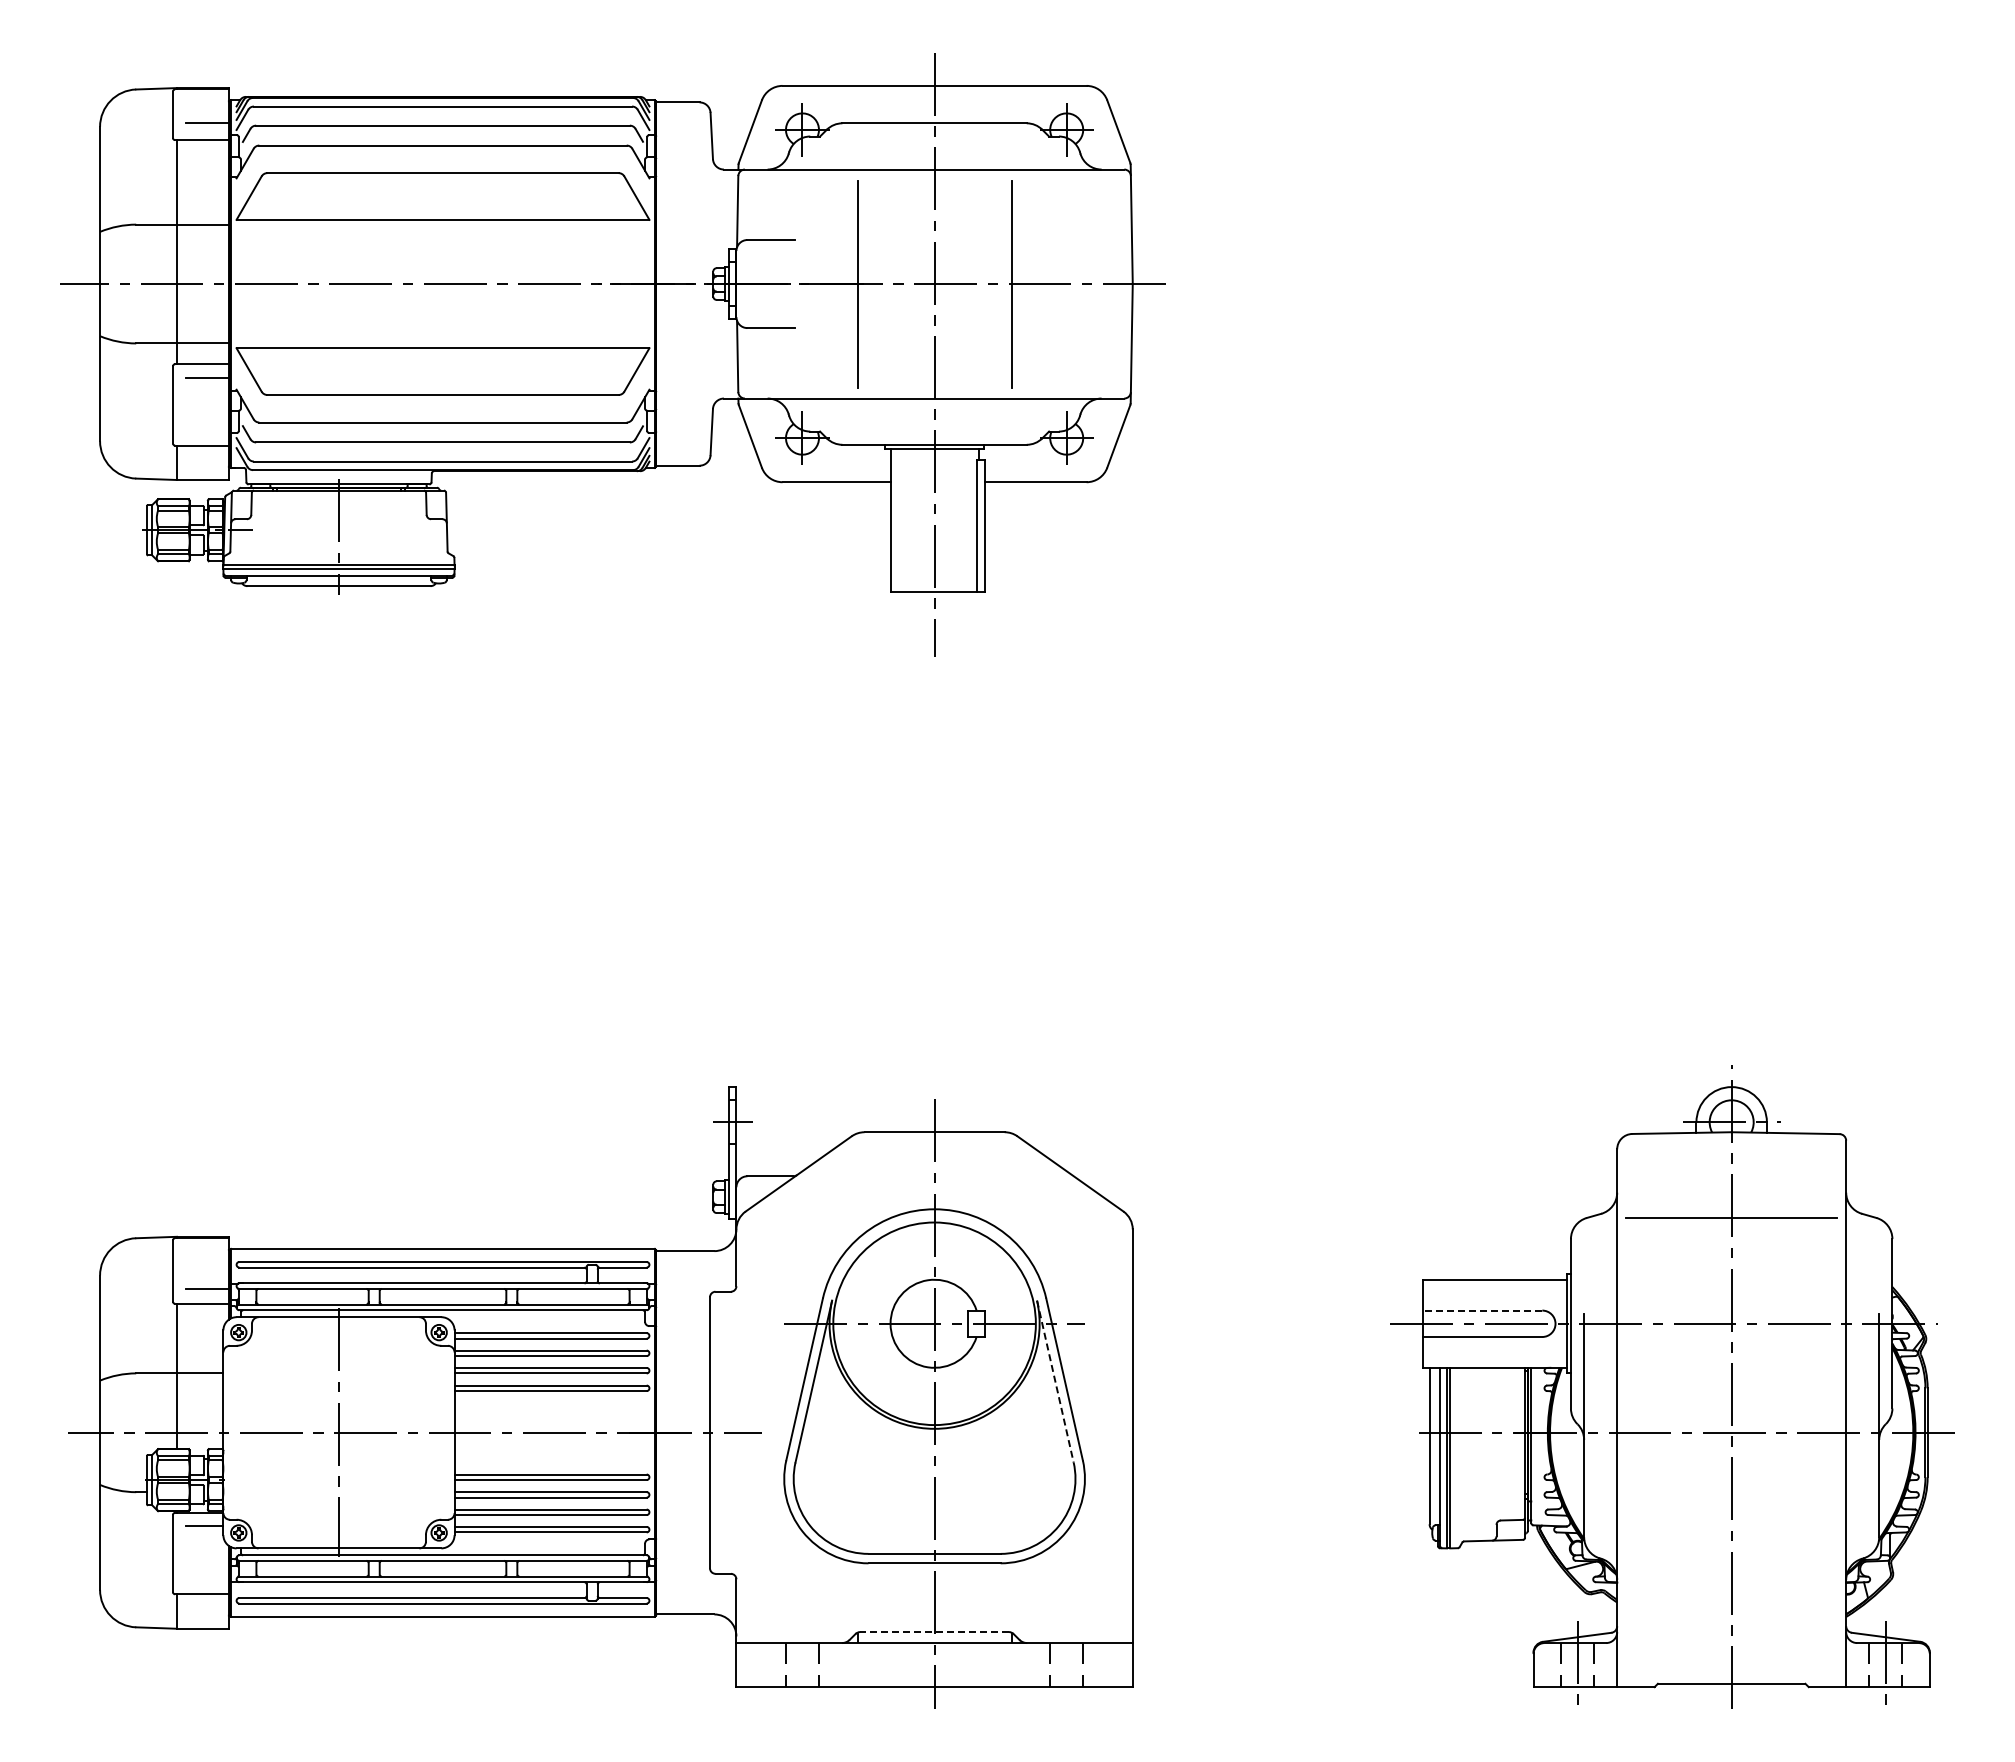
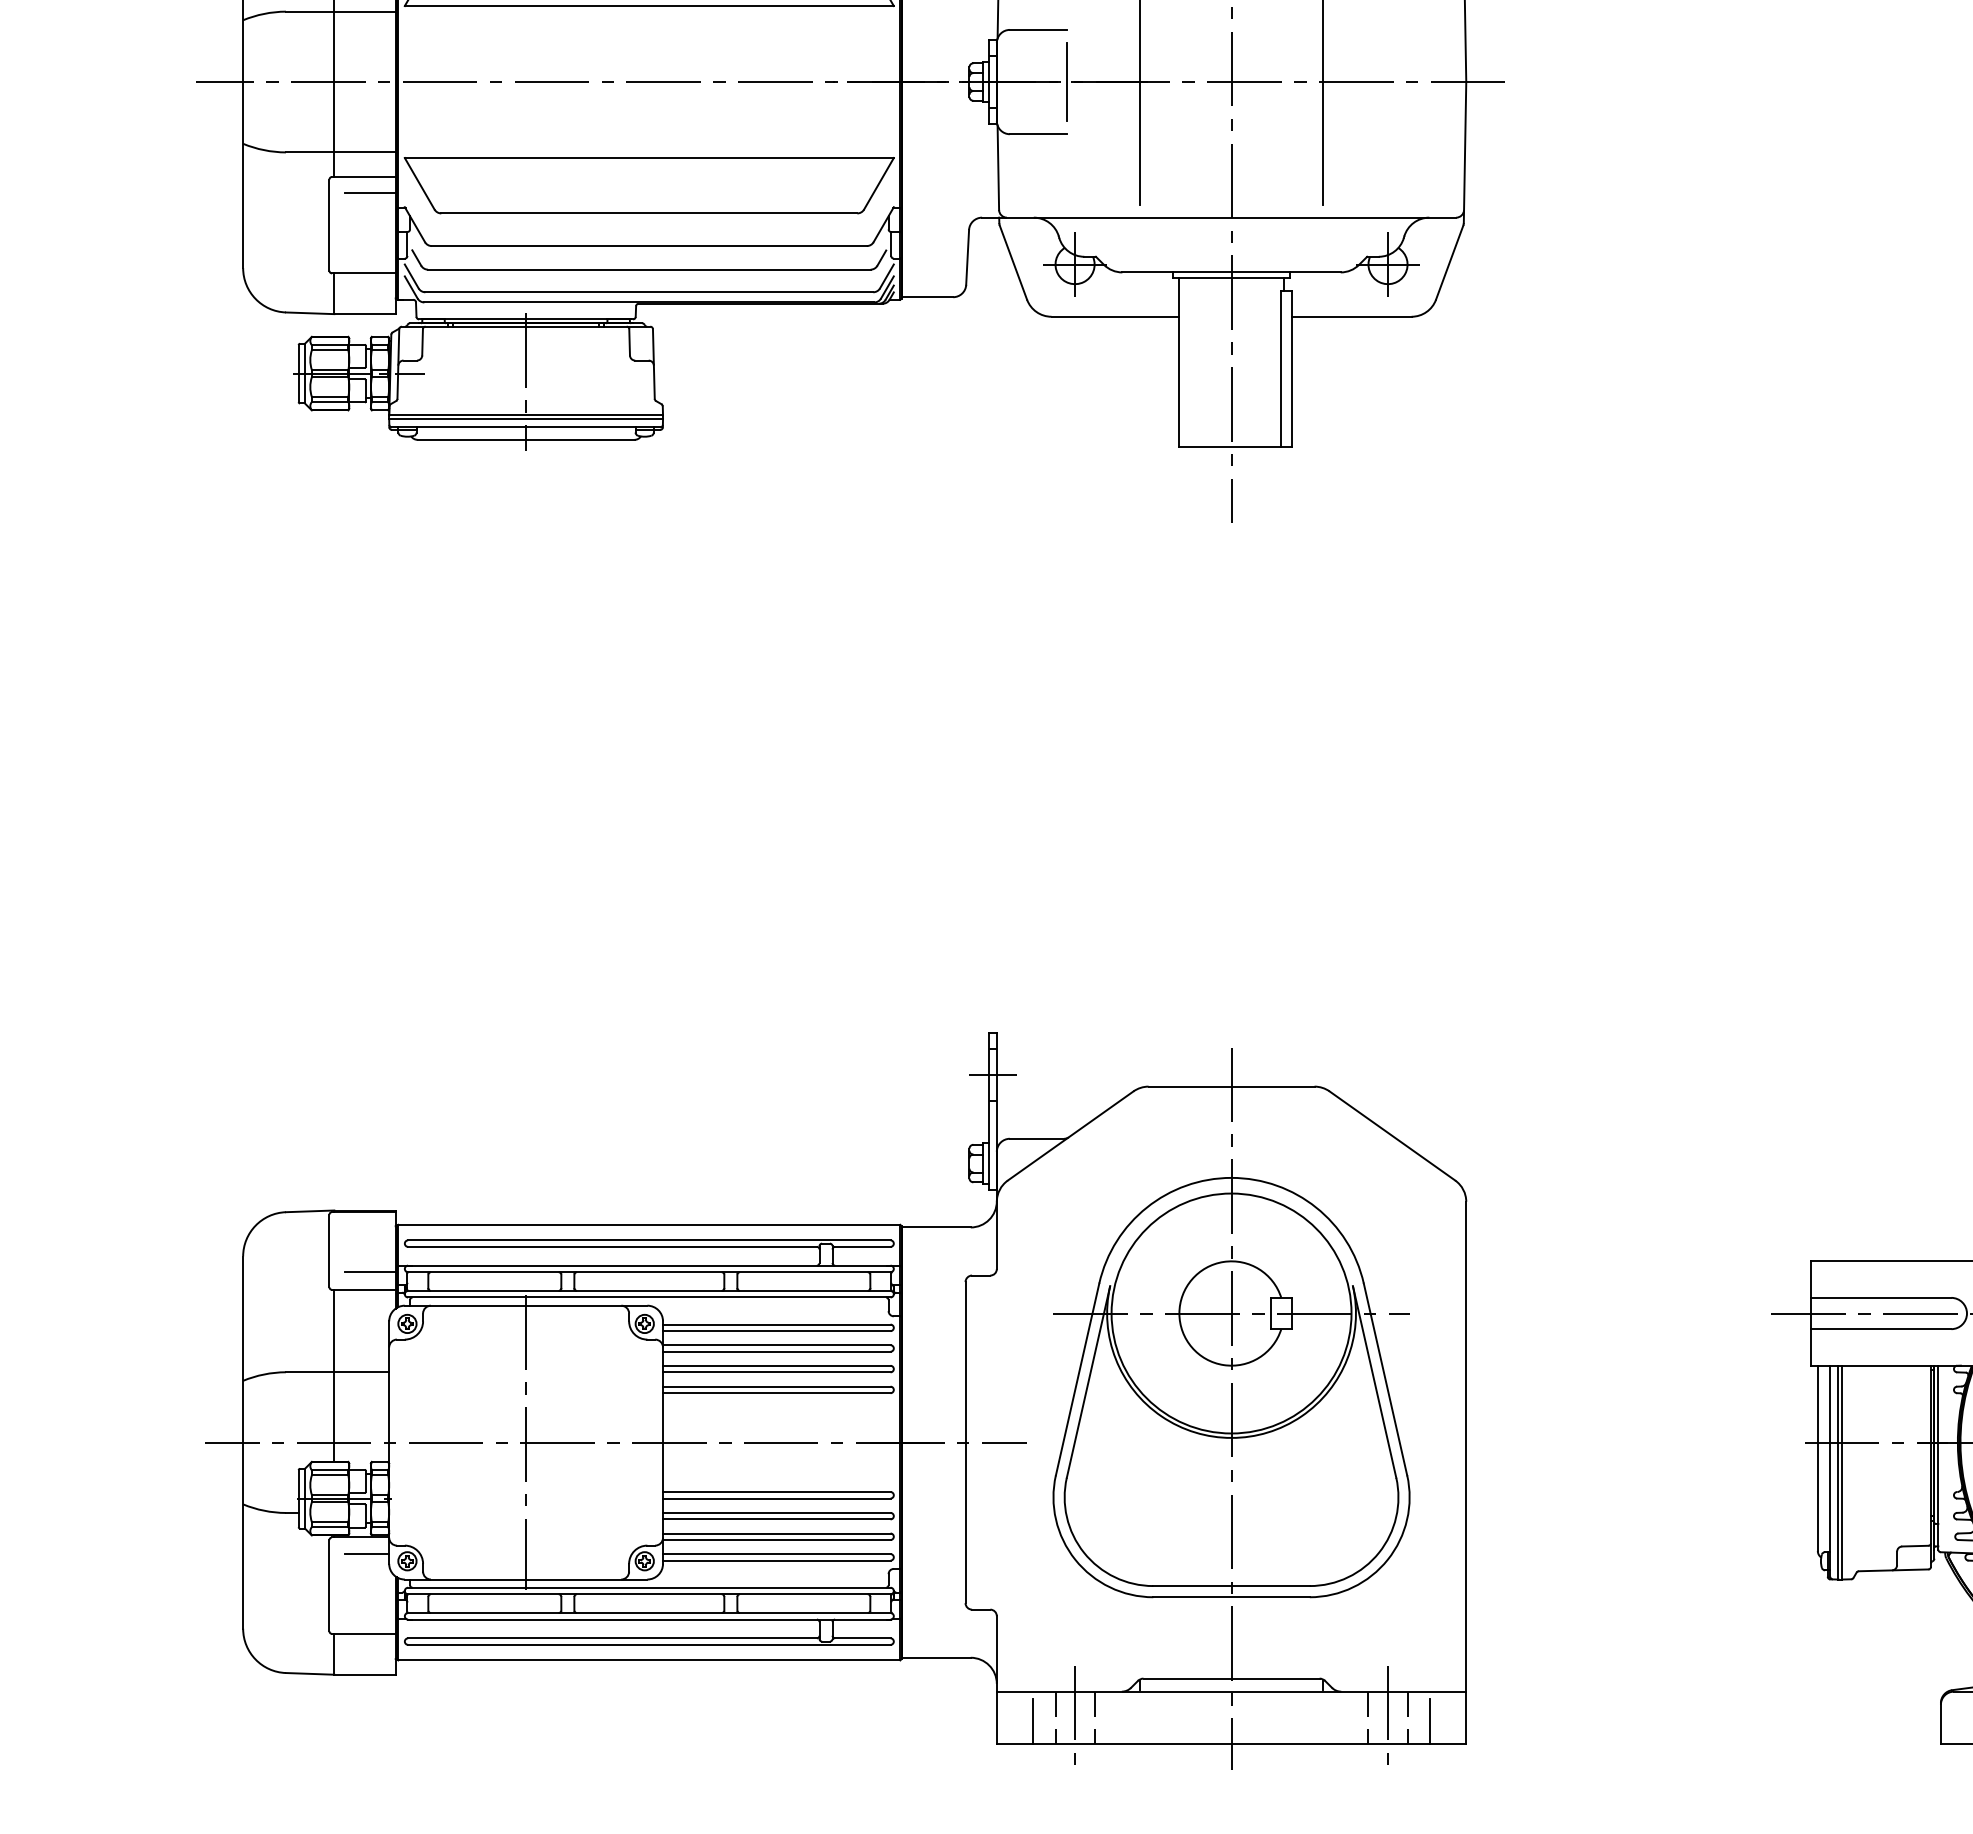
line: (795, 284) -> (1066, 82), added
line: (1482, 1310) -> (1880, 1297), dashed -> solid
line: (1055, 1381) -> (1374, 1381), dashed -> solid
line: (934, 1632) -> (1231, 1679), dashed -> solid
line: (802, 1665) -> (1075, 1718), added
line: (1066, 1665) -> (1387, 1718), added
line: (767, 1668) -> (1033, 1721), added
line: (1101, 1668) -> (1429, 1721), added

